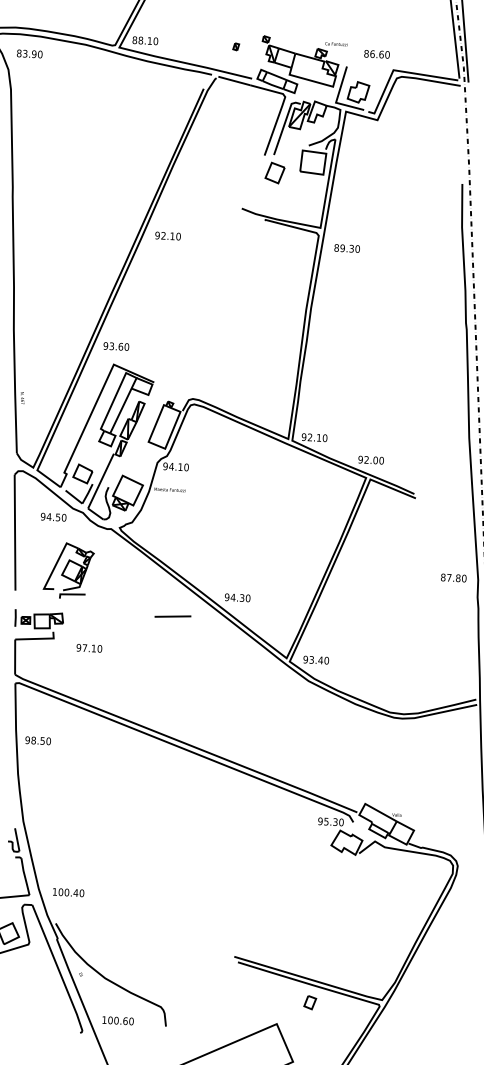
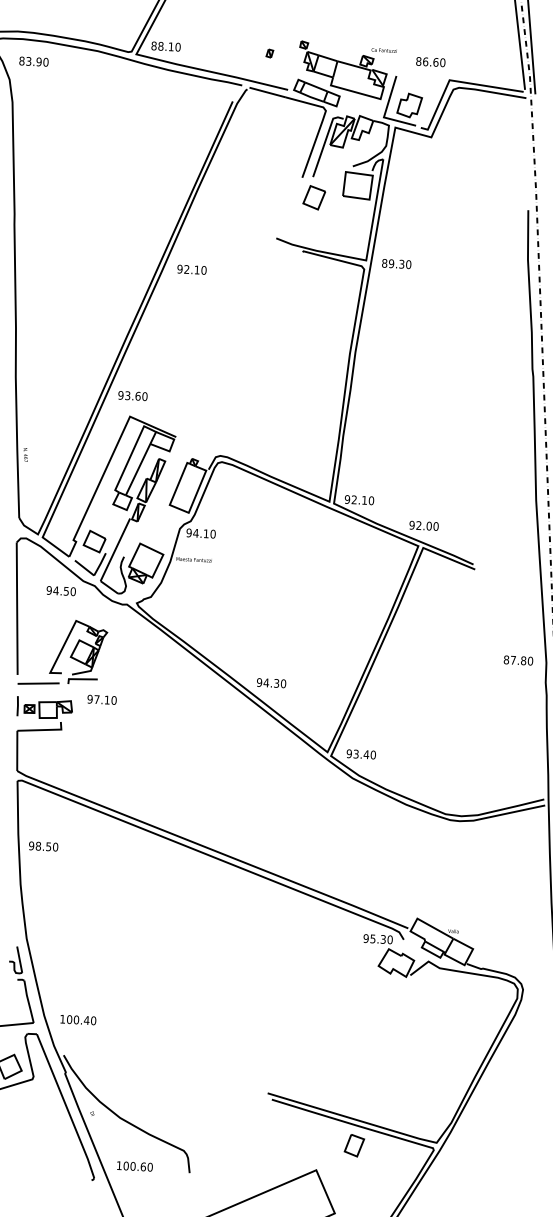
text: (347, 248) -> (396, 264), moved
line: (172, 616) -> (38, 683), moved
text: (88, 648) -> (101, 699), moved
part: (310, 1002) -> (354, 1145), size x1.43

